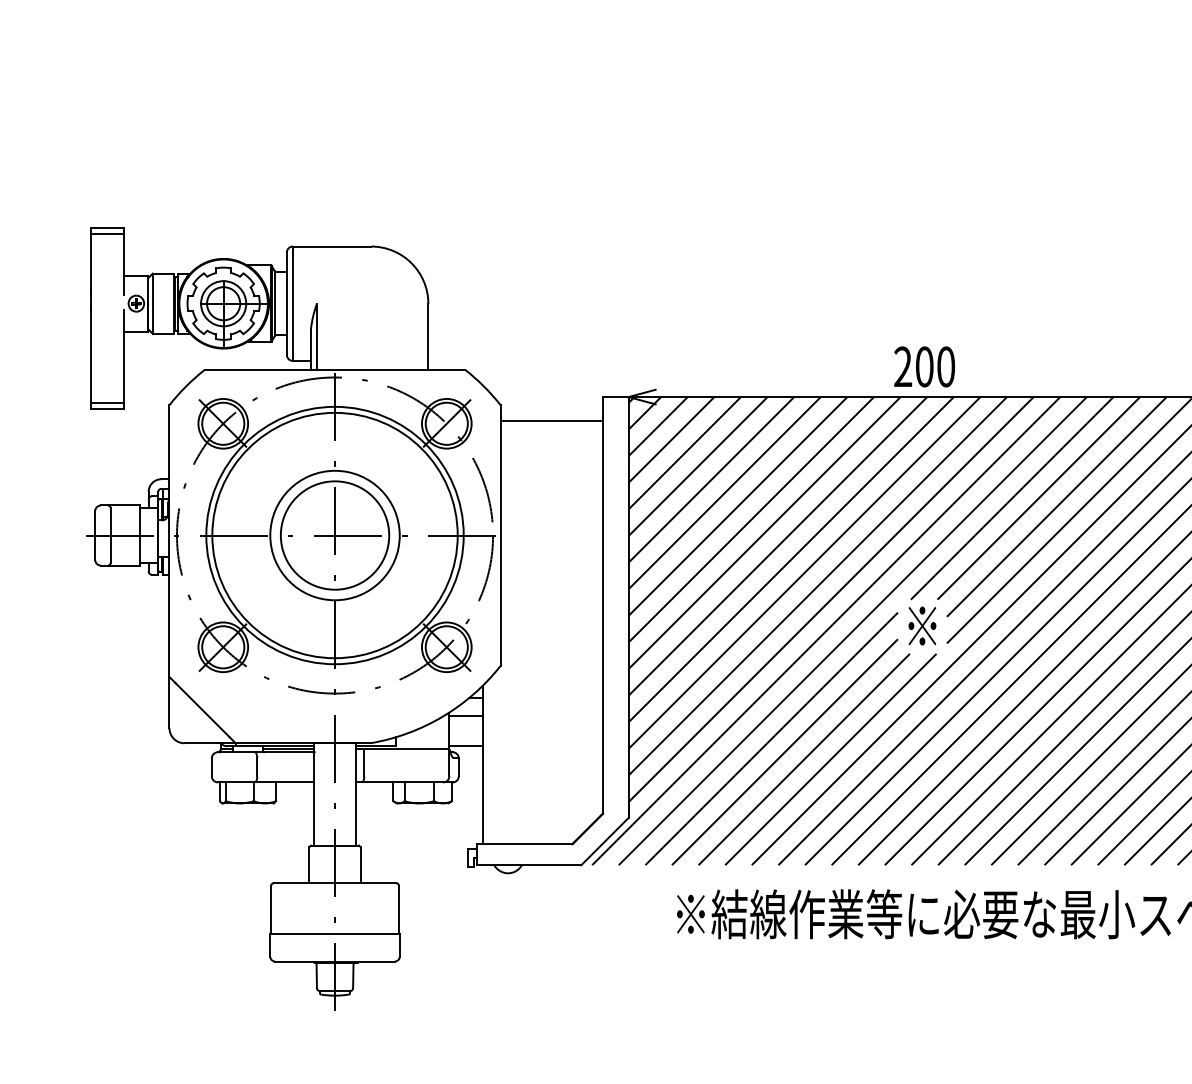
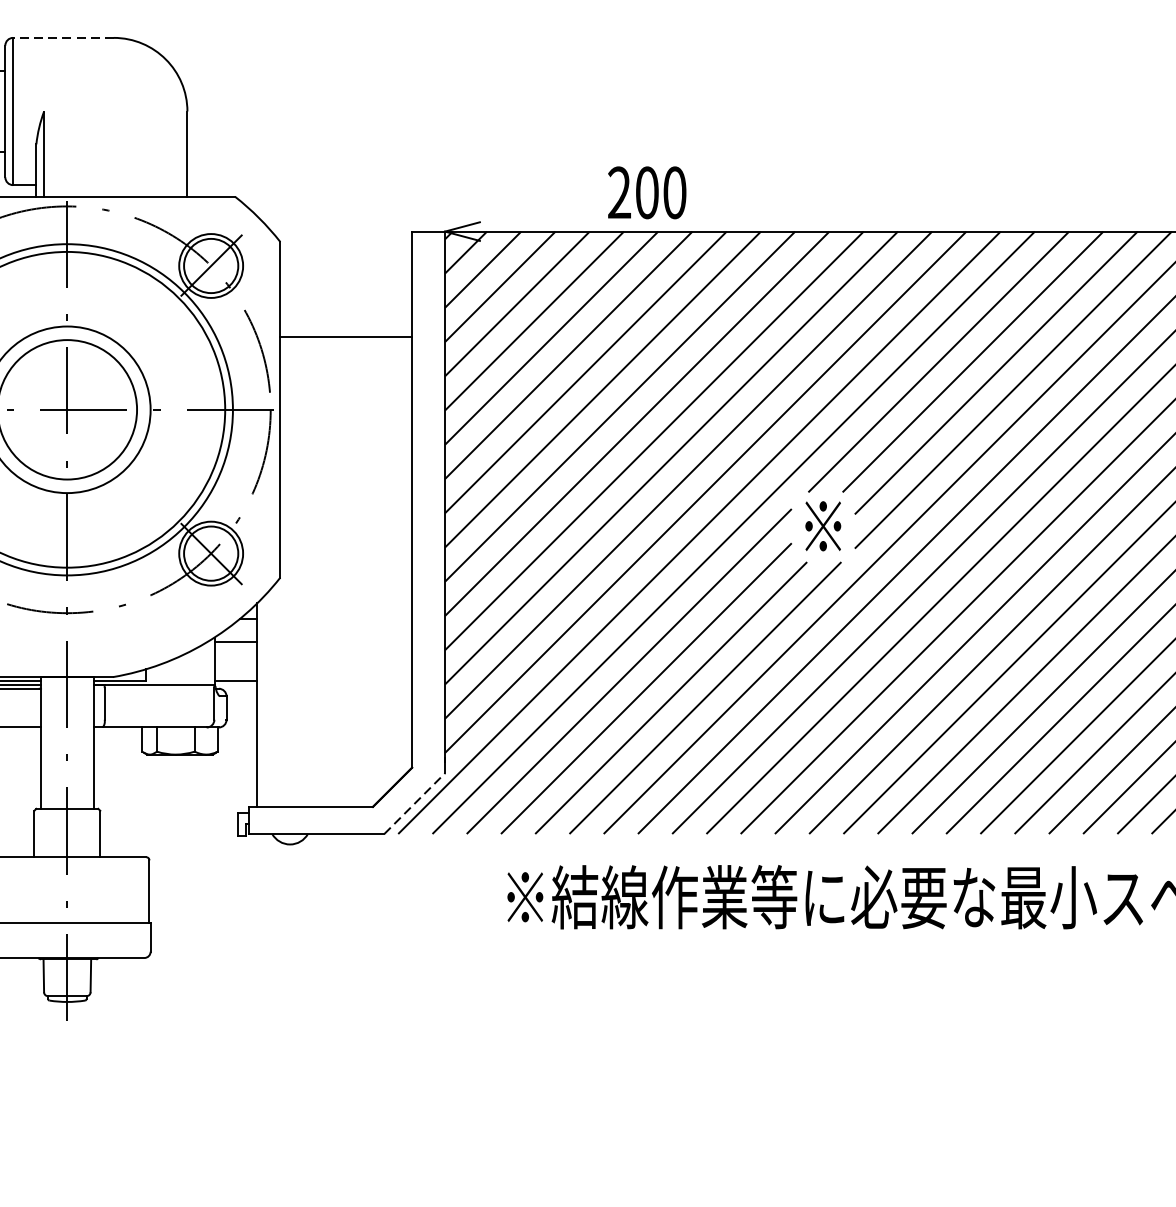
line: (331, 246) -> (62, 37), solid -> dashed
text: (924, 366) -> (647, 192), moved
line: (551, 421) -> (345, 337), moved
line: (605, 841) -> (415, 803), solid -> dashed

